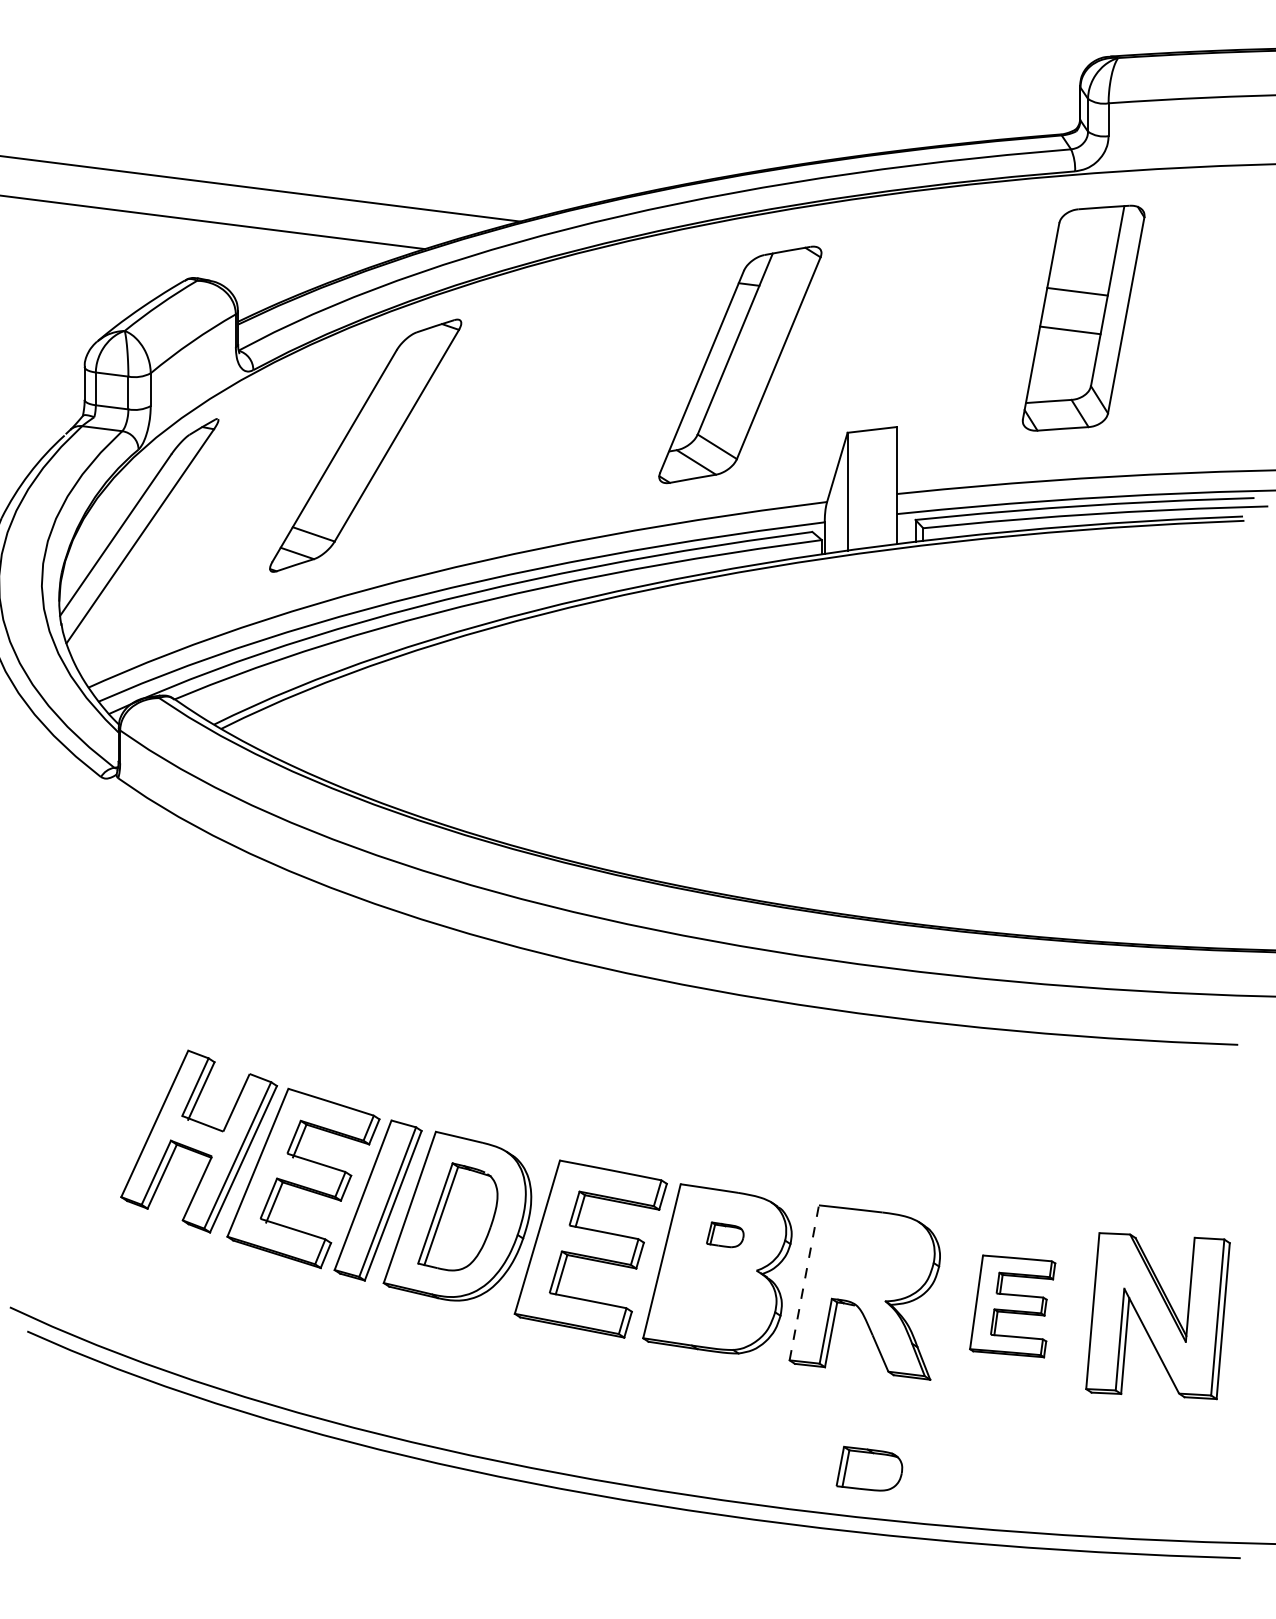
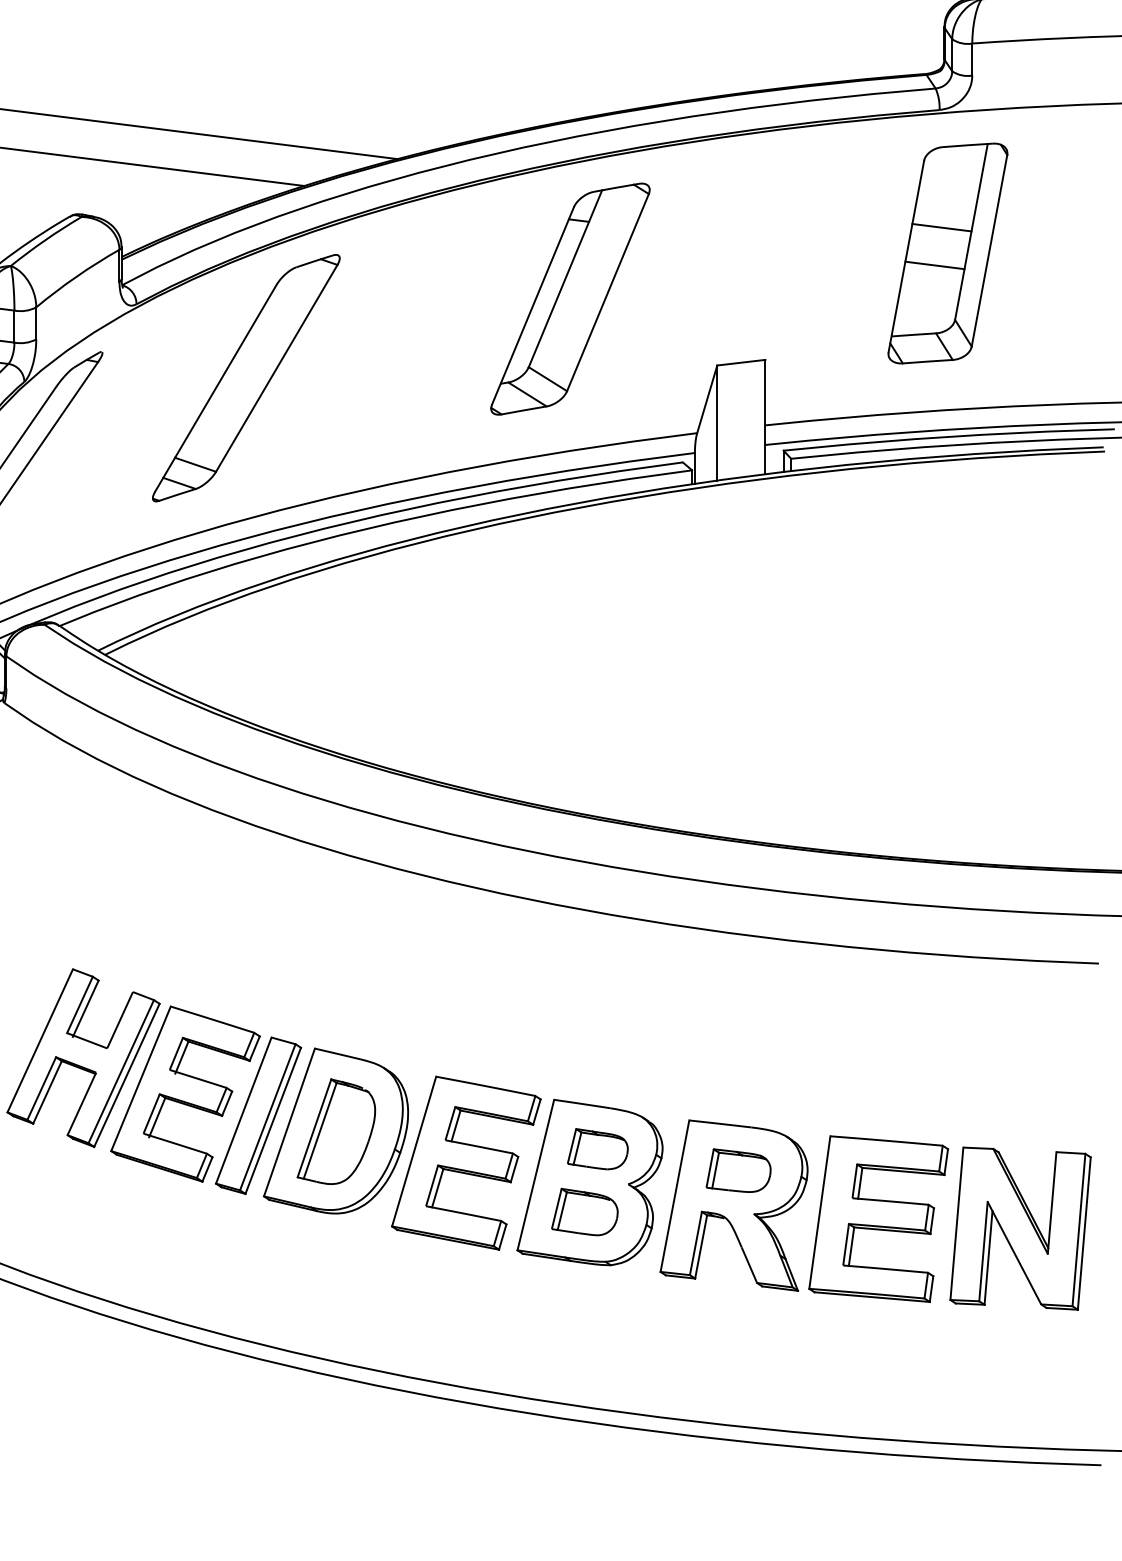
part: (740, 364) -> (570, 298), moved
part: (724, 1234) -> (596, 1148), size x1.67
line: (804, 1282) -> (675, 1195), dashed -> solid
part: (711, 1298) -> (584, 1211), added
part: (1012, 1306) -> (878, 1219), size x1.67
part: (869, 1468) -> (738, 1170), moved

